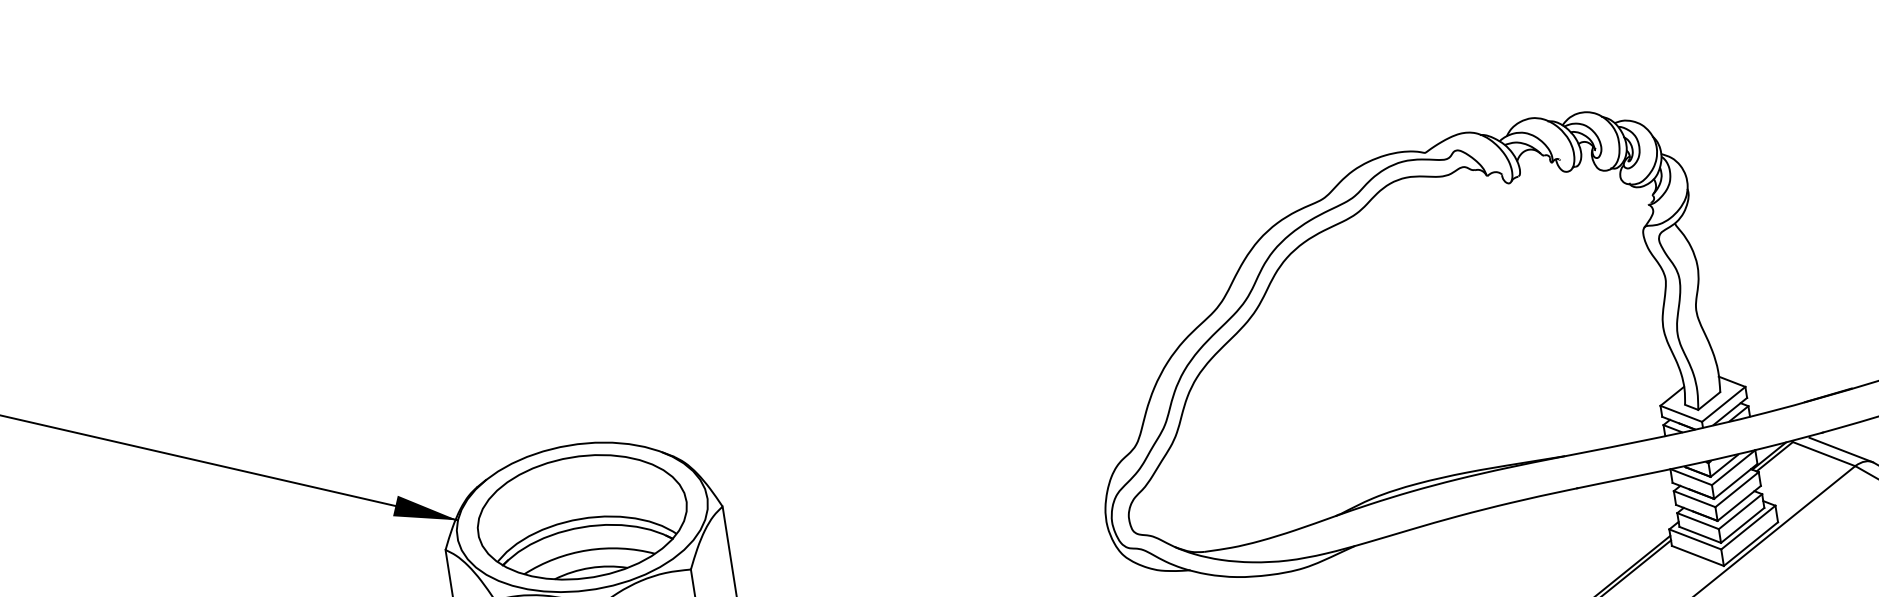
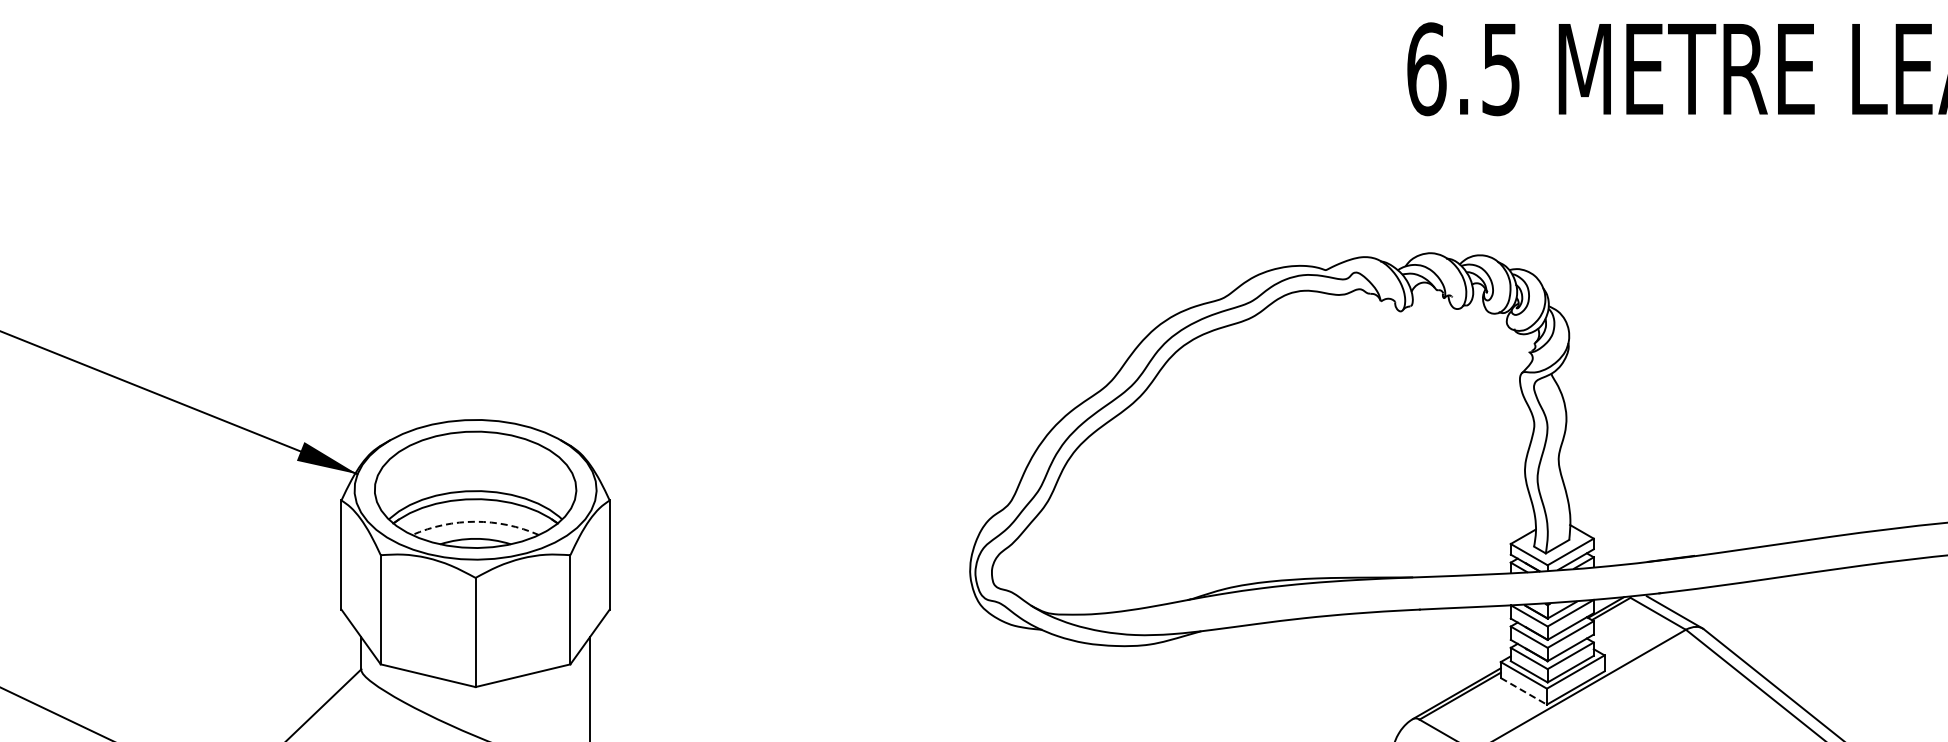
arc: (587, 550) -> (475, 521), solid -> dashed
line: (1697, 556) -> (1523, 691), solid -> dashed

